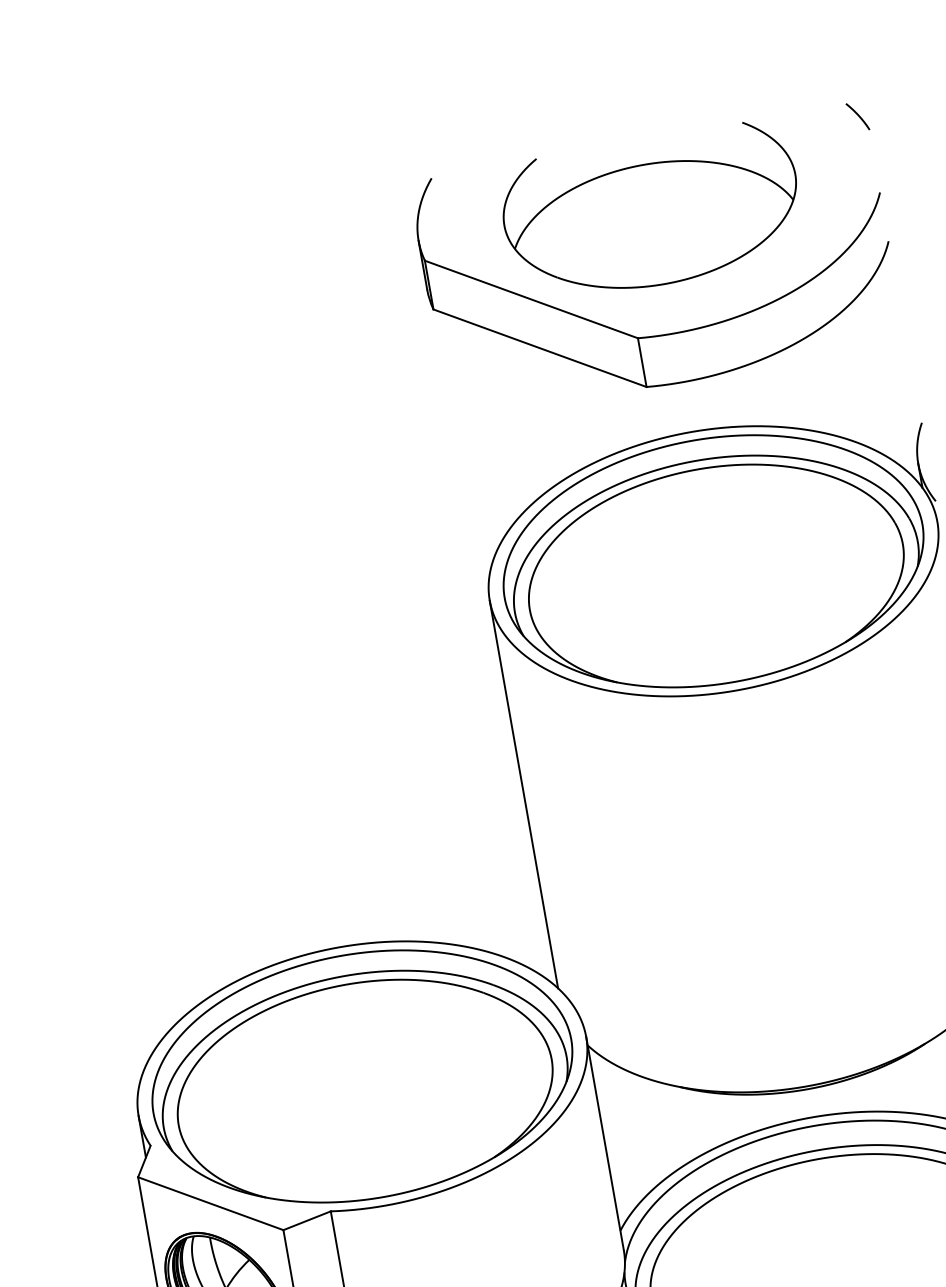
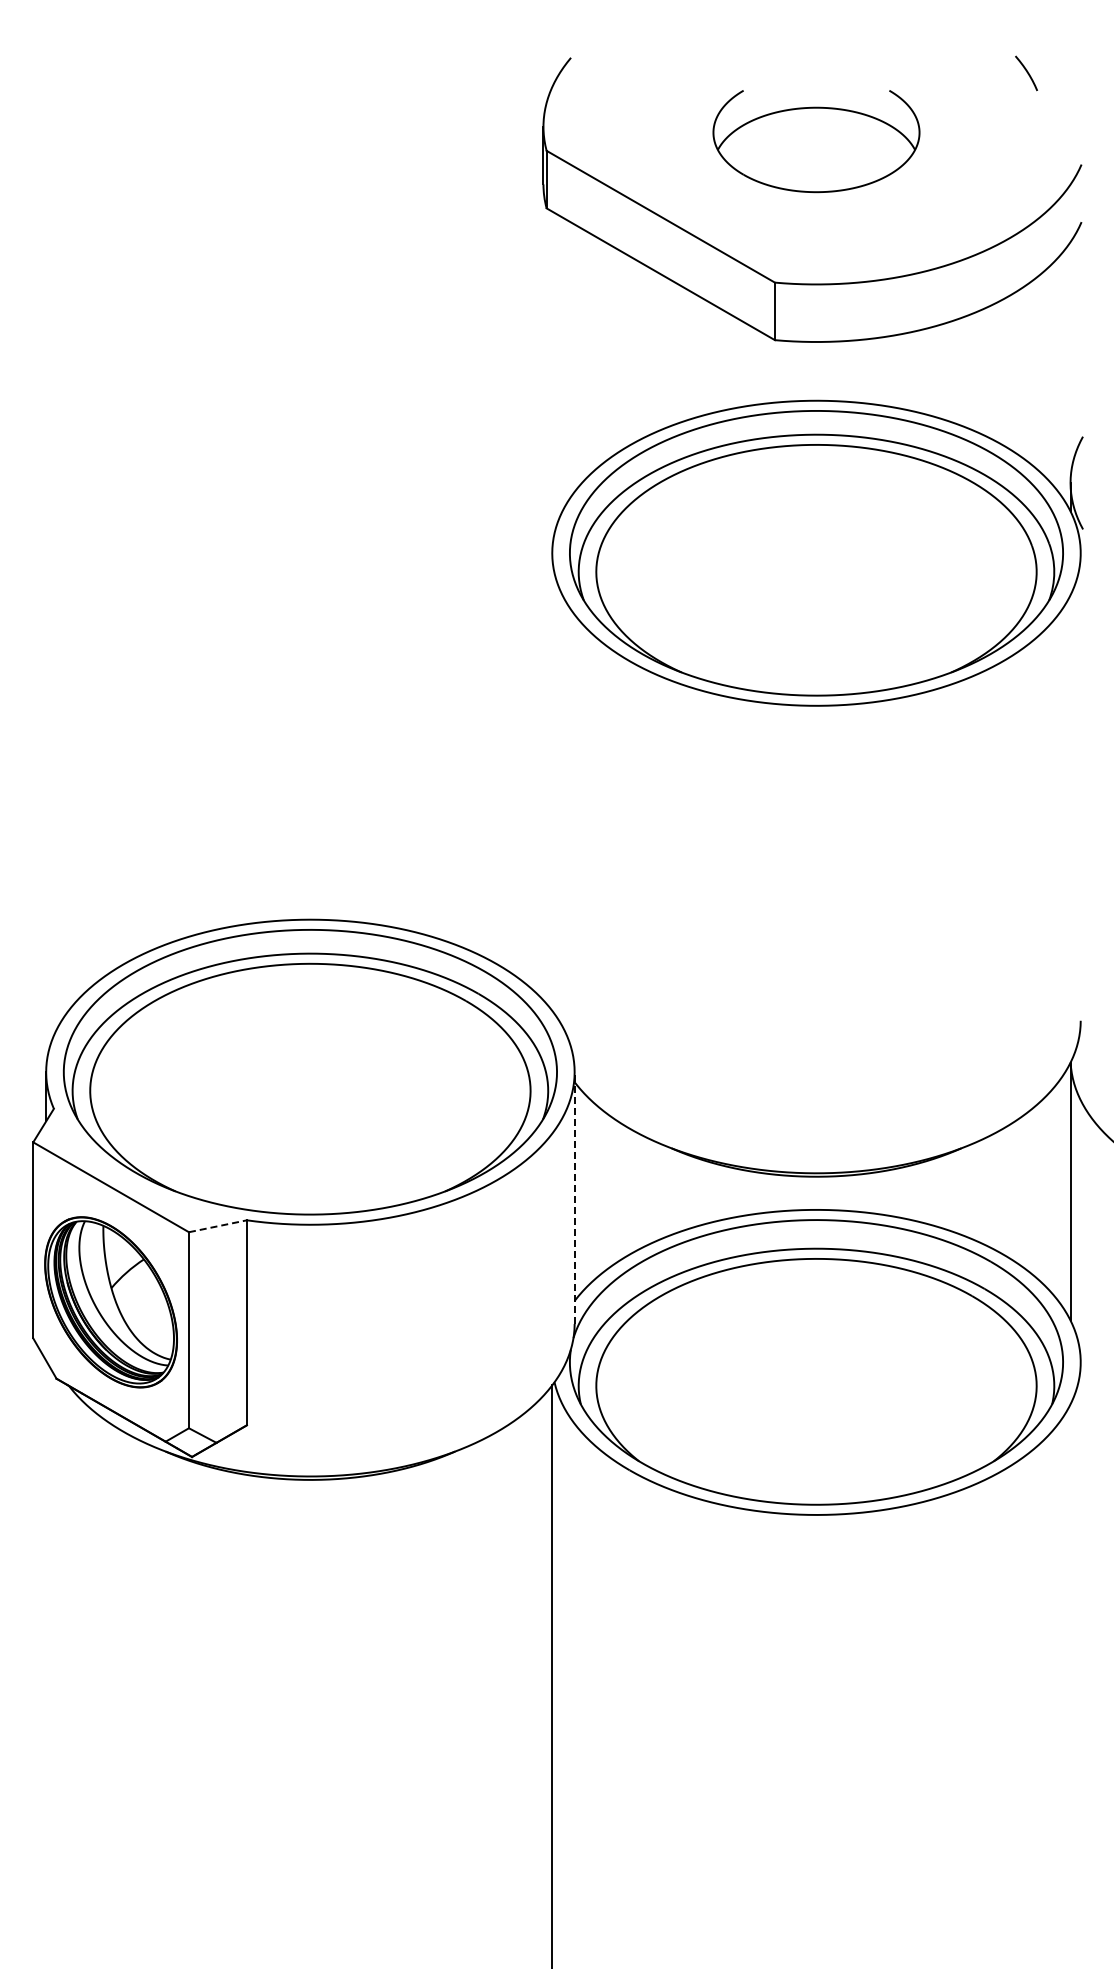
curve: (857, 115) -> (1026, 72), moved
part: (652, 212) -> (816, 141), size x0.6
line: (524, 794) -> (552, 781), removed
line: (604, 1143) -> (574, 1198), solid -> dashed
line: (306, 1221) -> (217, 1226), solid -> dashed

